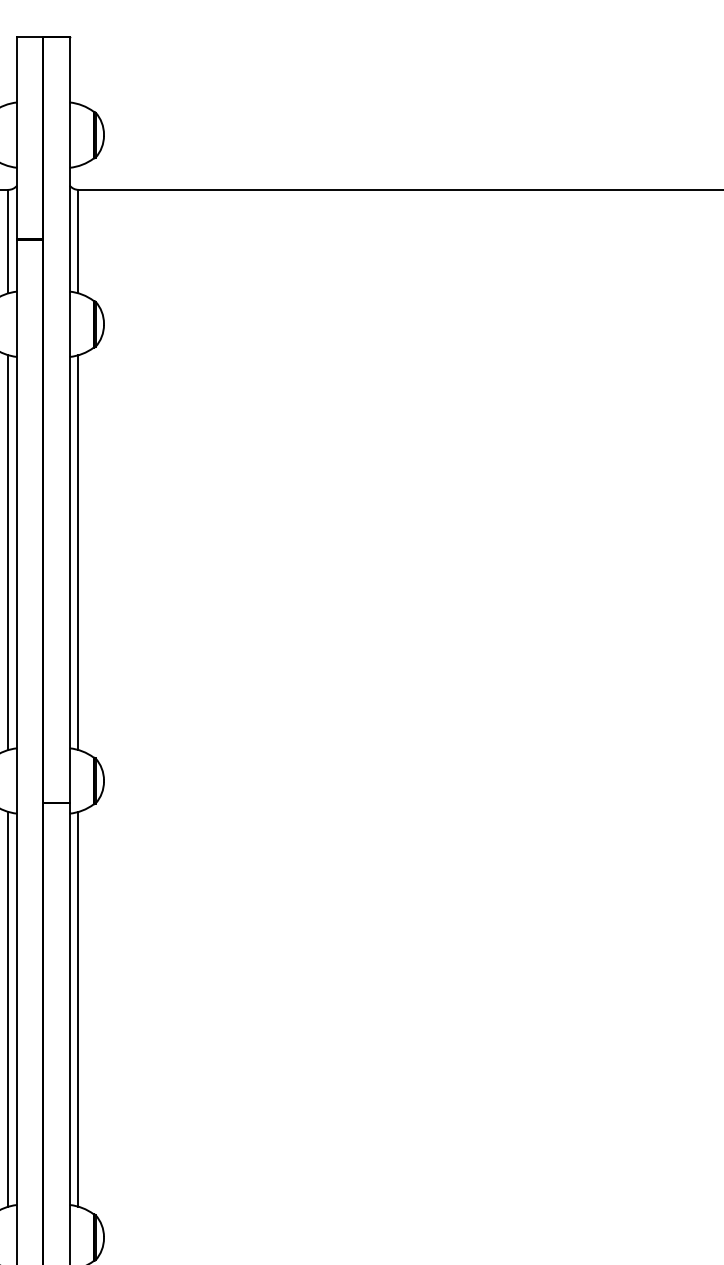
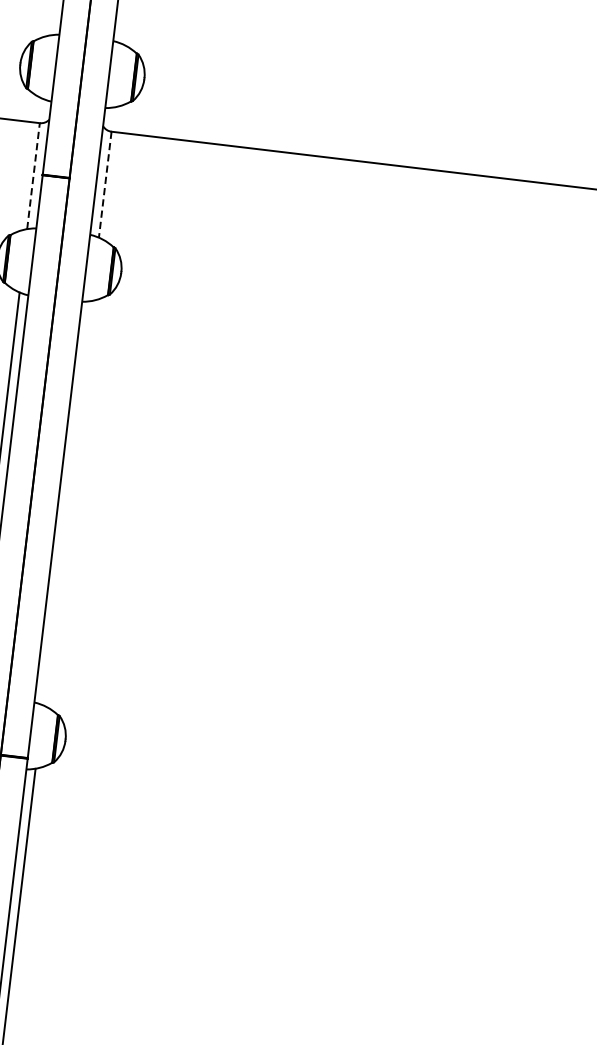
line: (8, 241) -> (33, 176), solid -> dashed
line: (78, 241) -> (105, 184), solid -> dashed
line: (78, 552) -> (67, 503), removed

